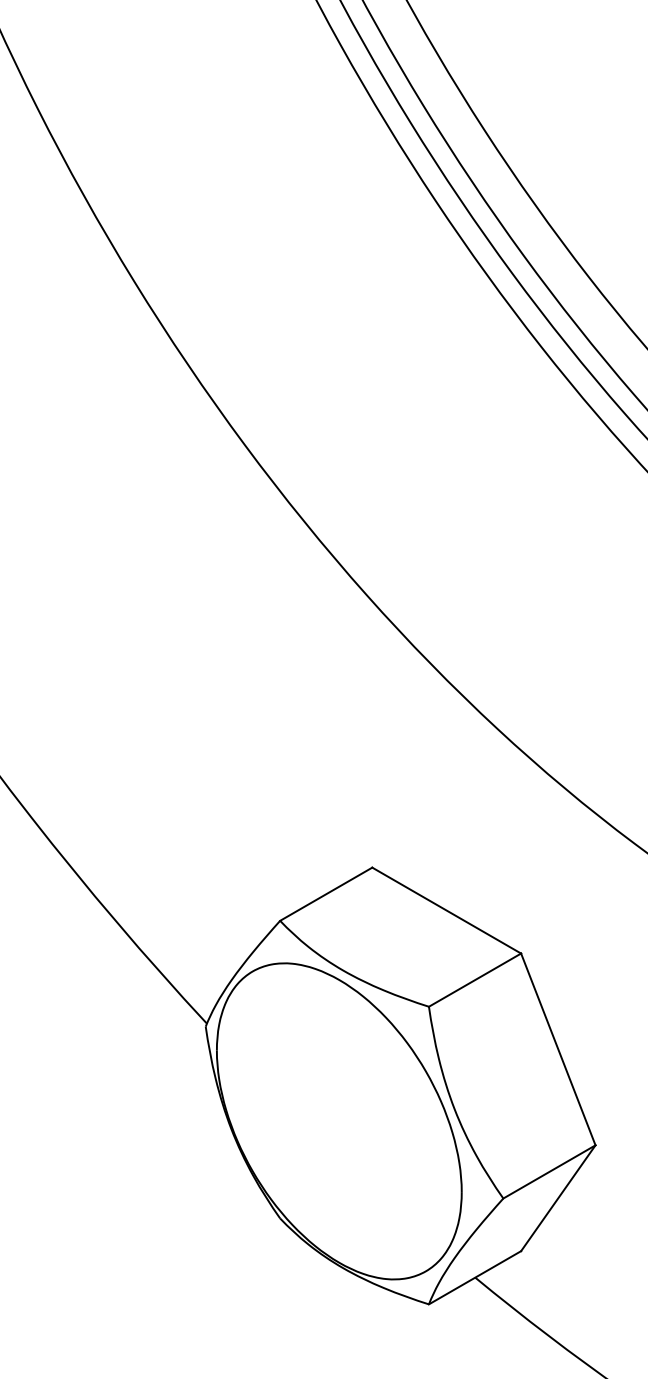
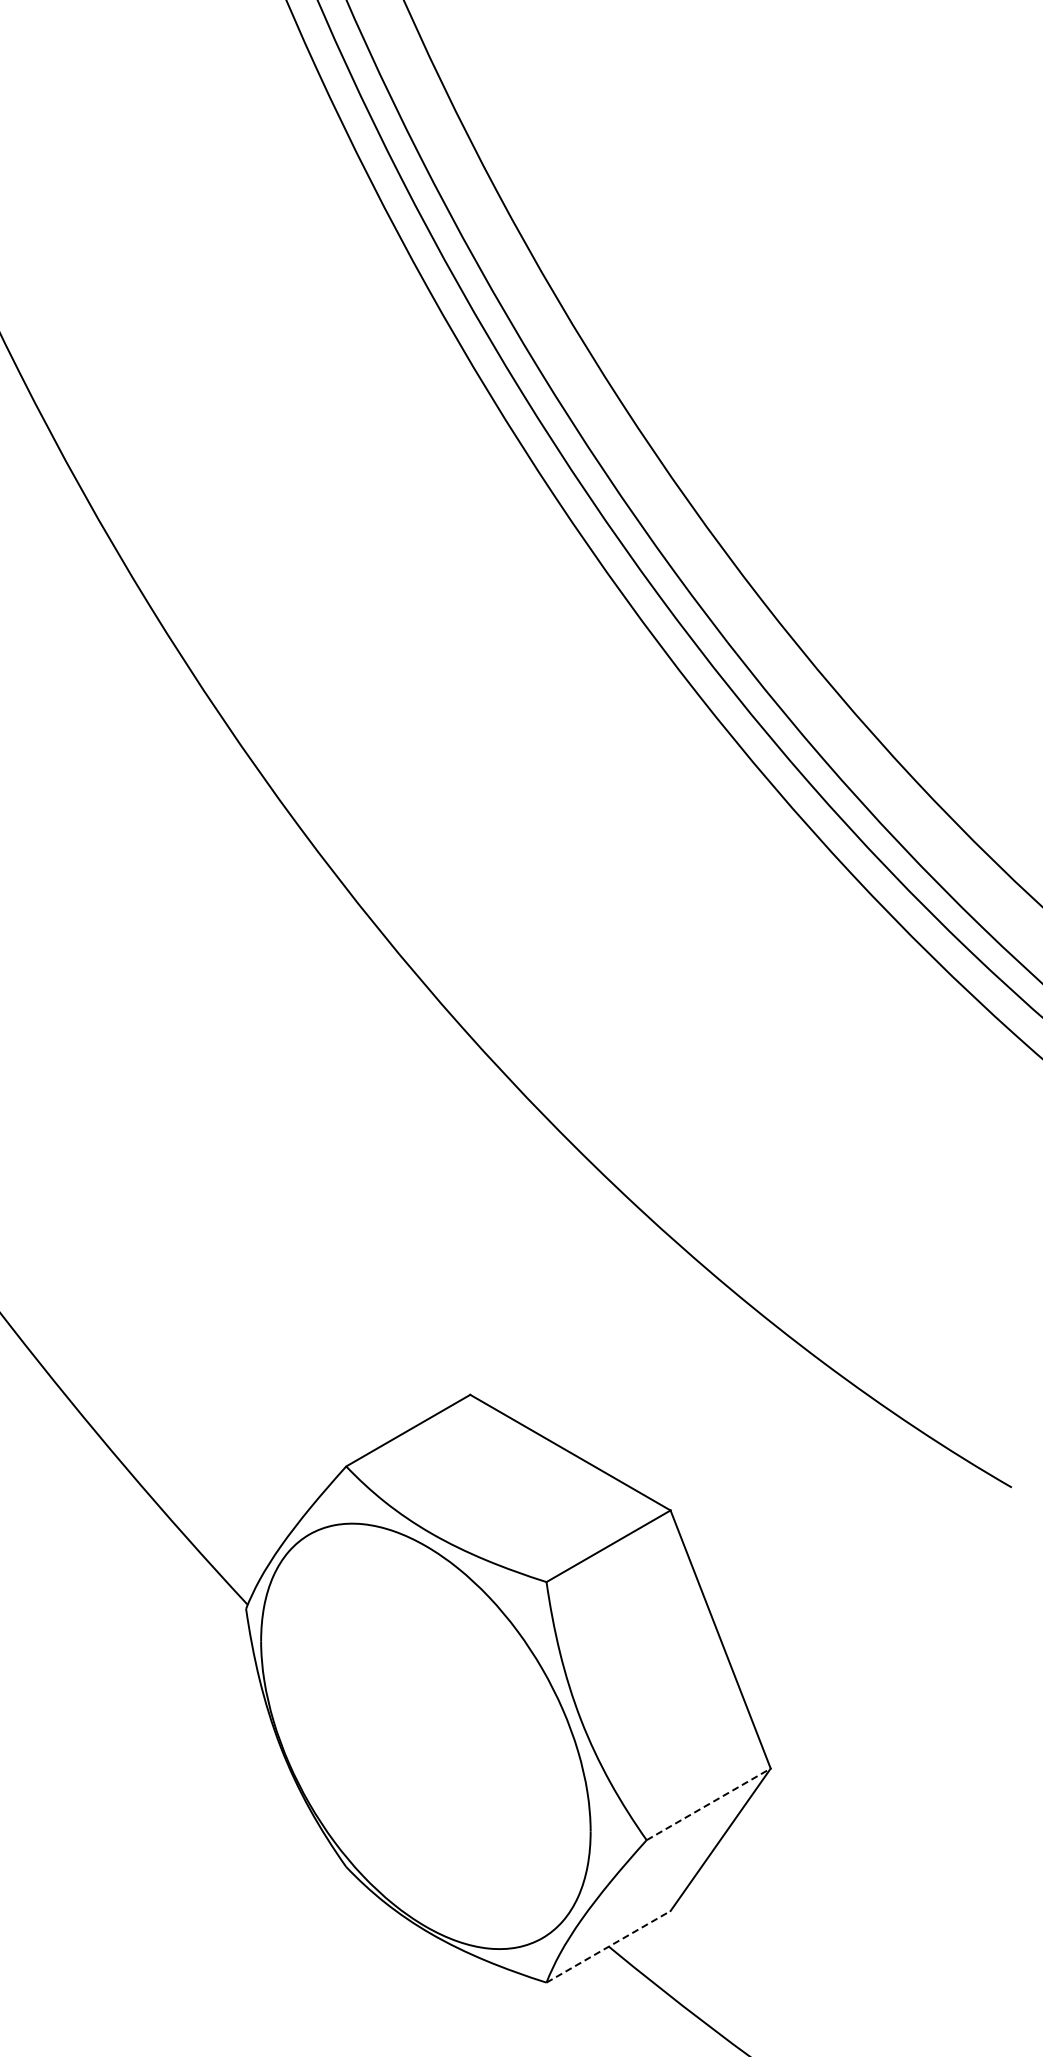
line: (549, 1172) -> (708, 1804), solid -> dashed
line: (474, 1277) -> (608, 1946), solid -> dashed

